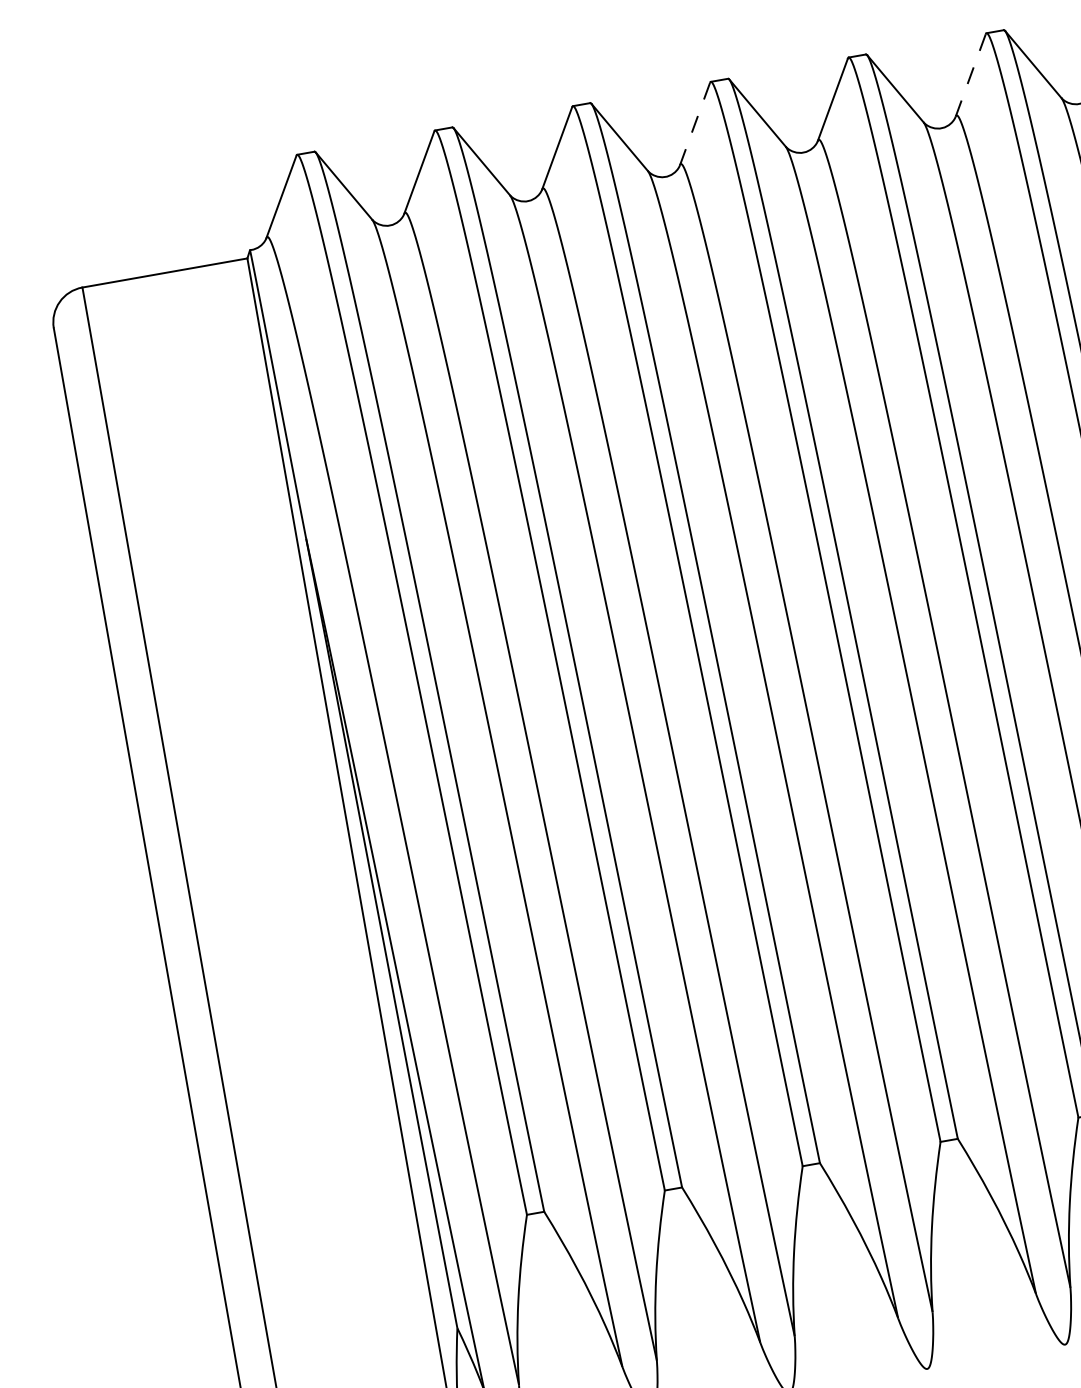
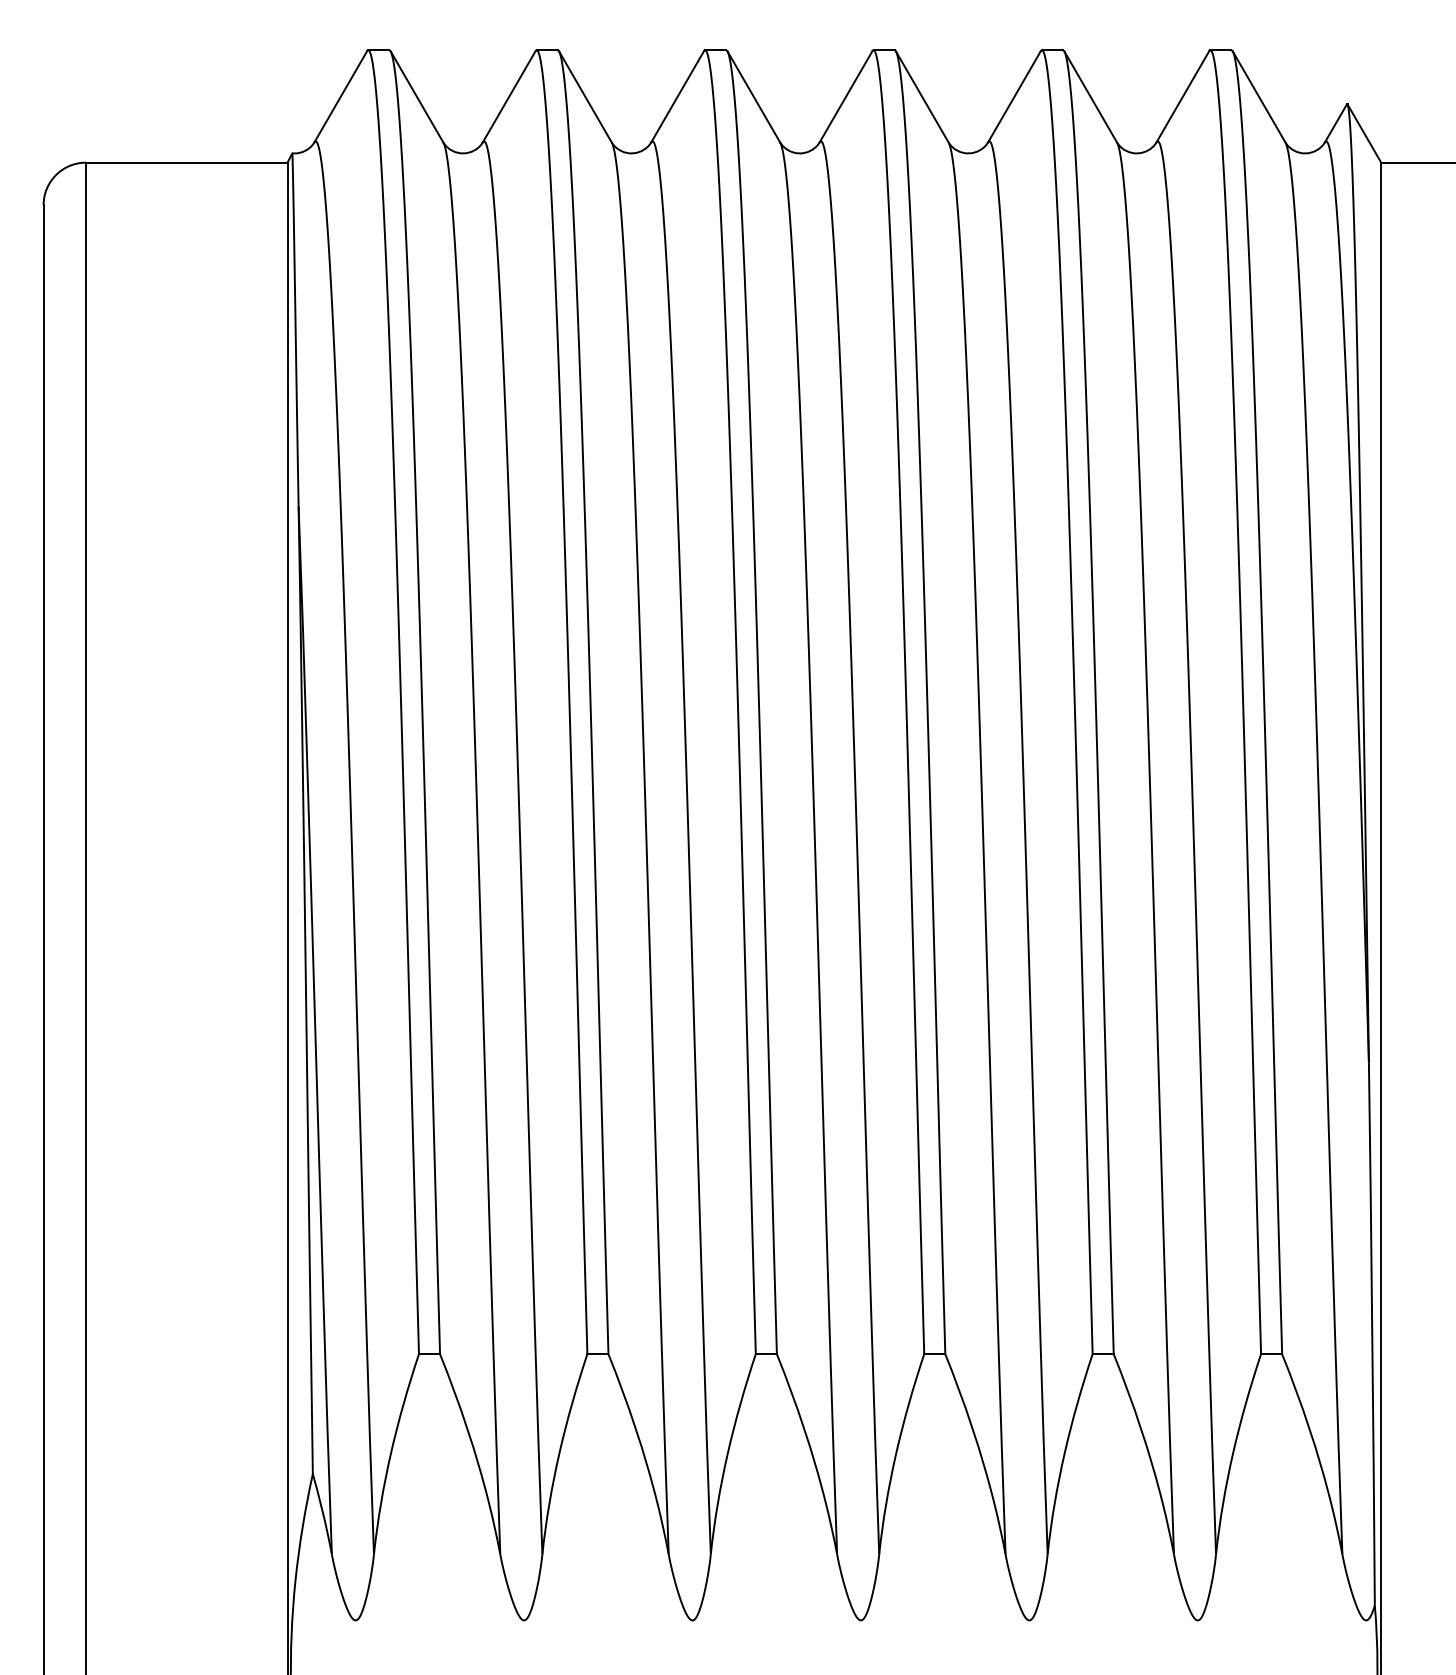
line: (970, 75) -> (1182, 96), dashed -> solid
line: (694, 123) -> (845, 96), dashed -> solid

